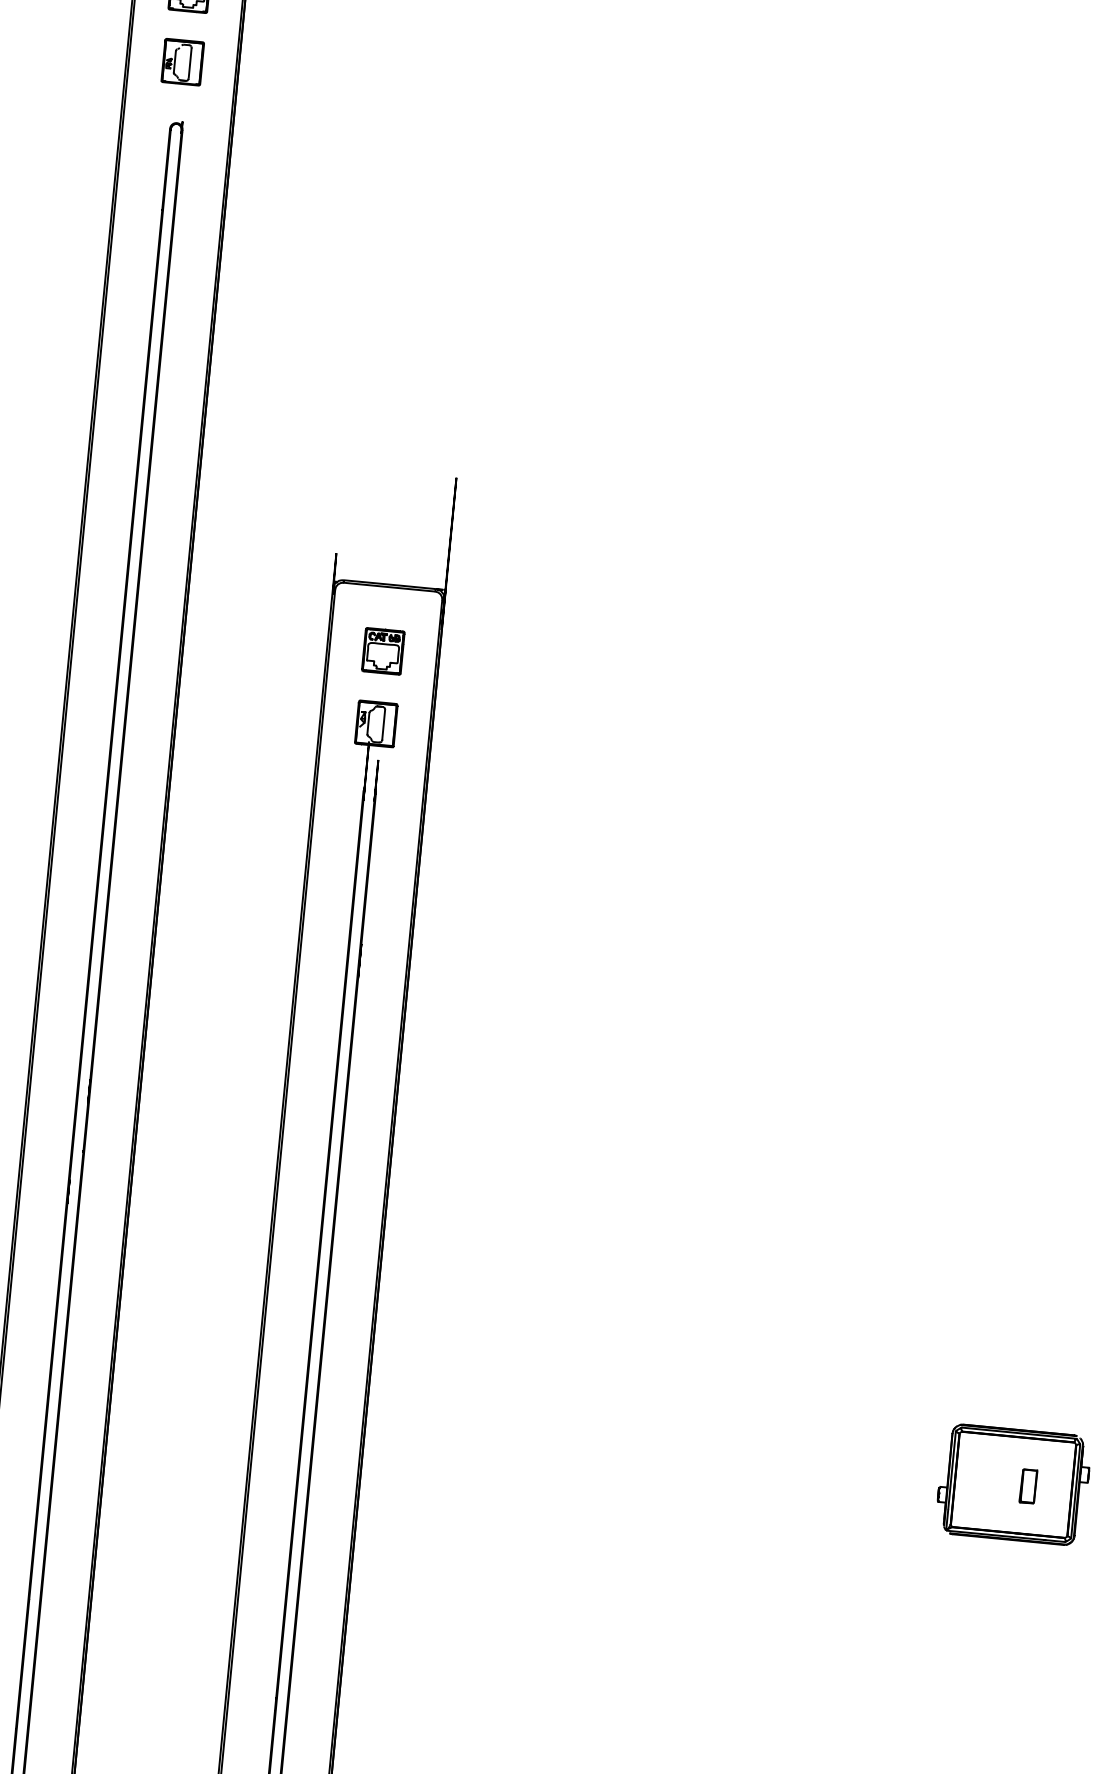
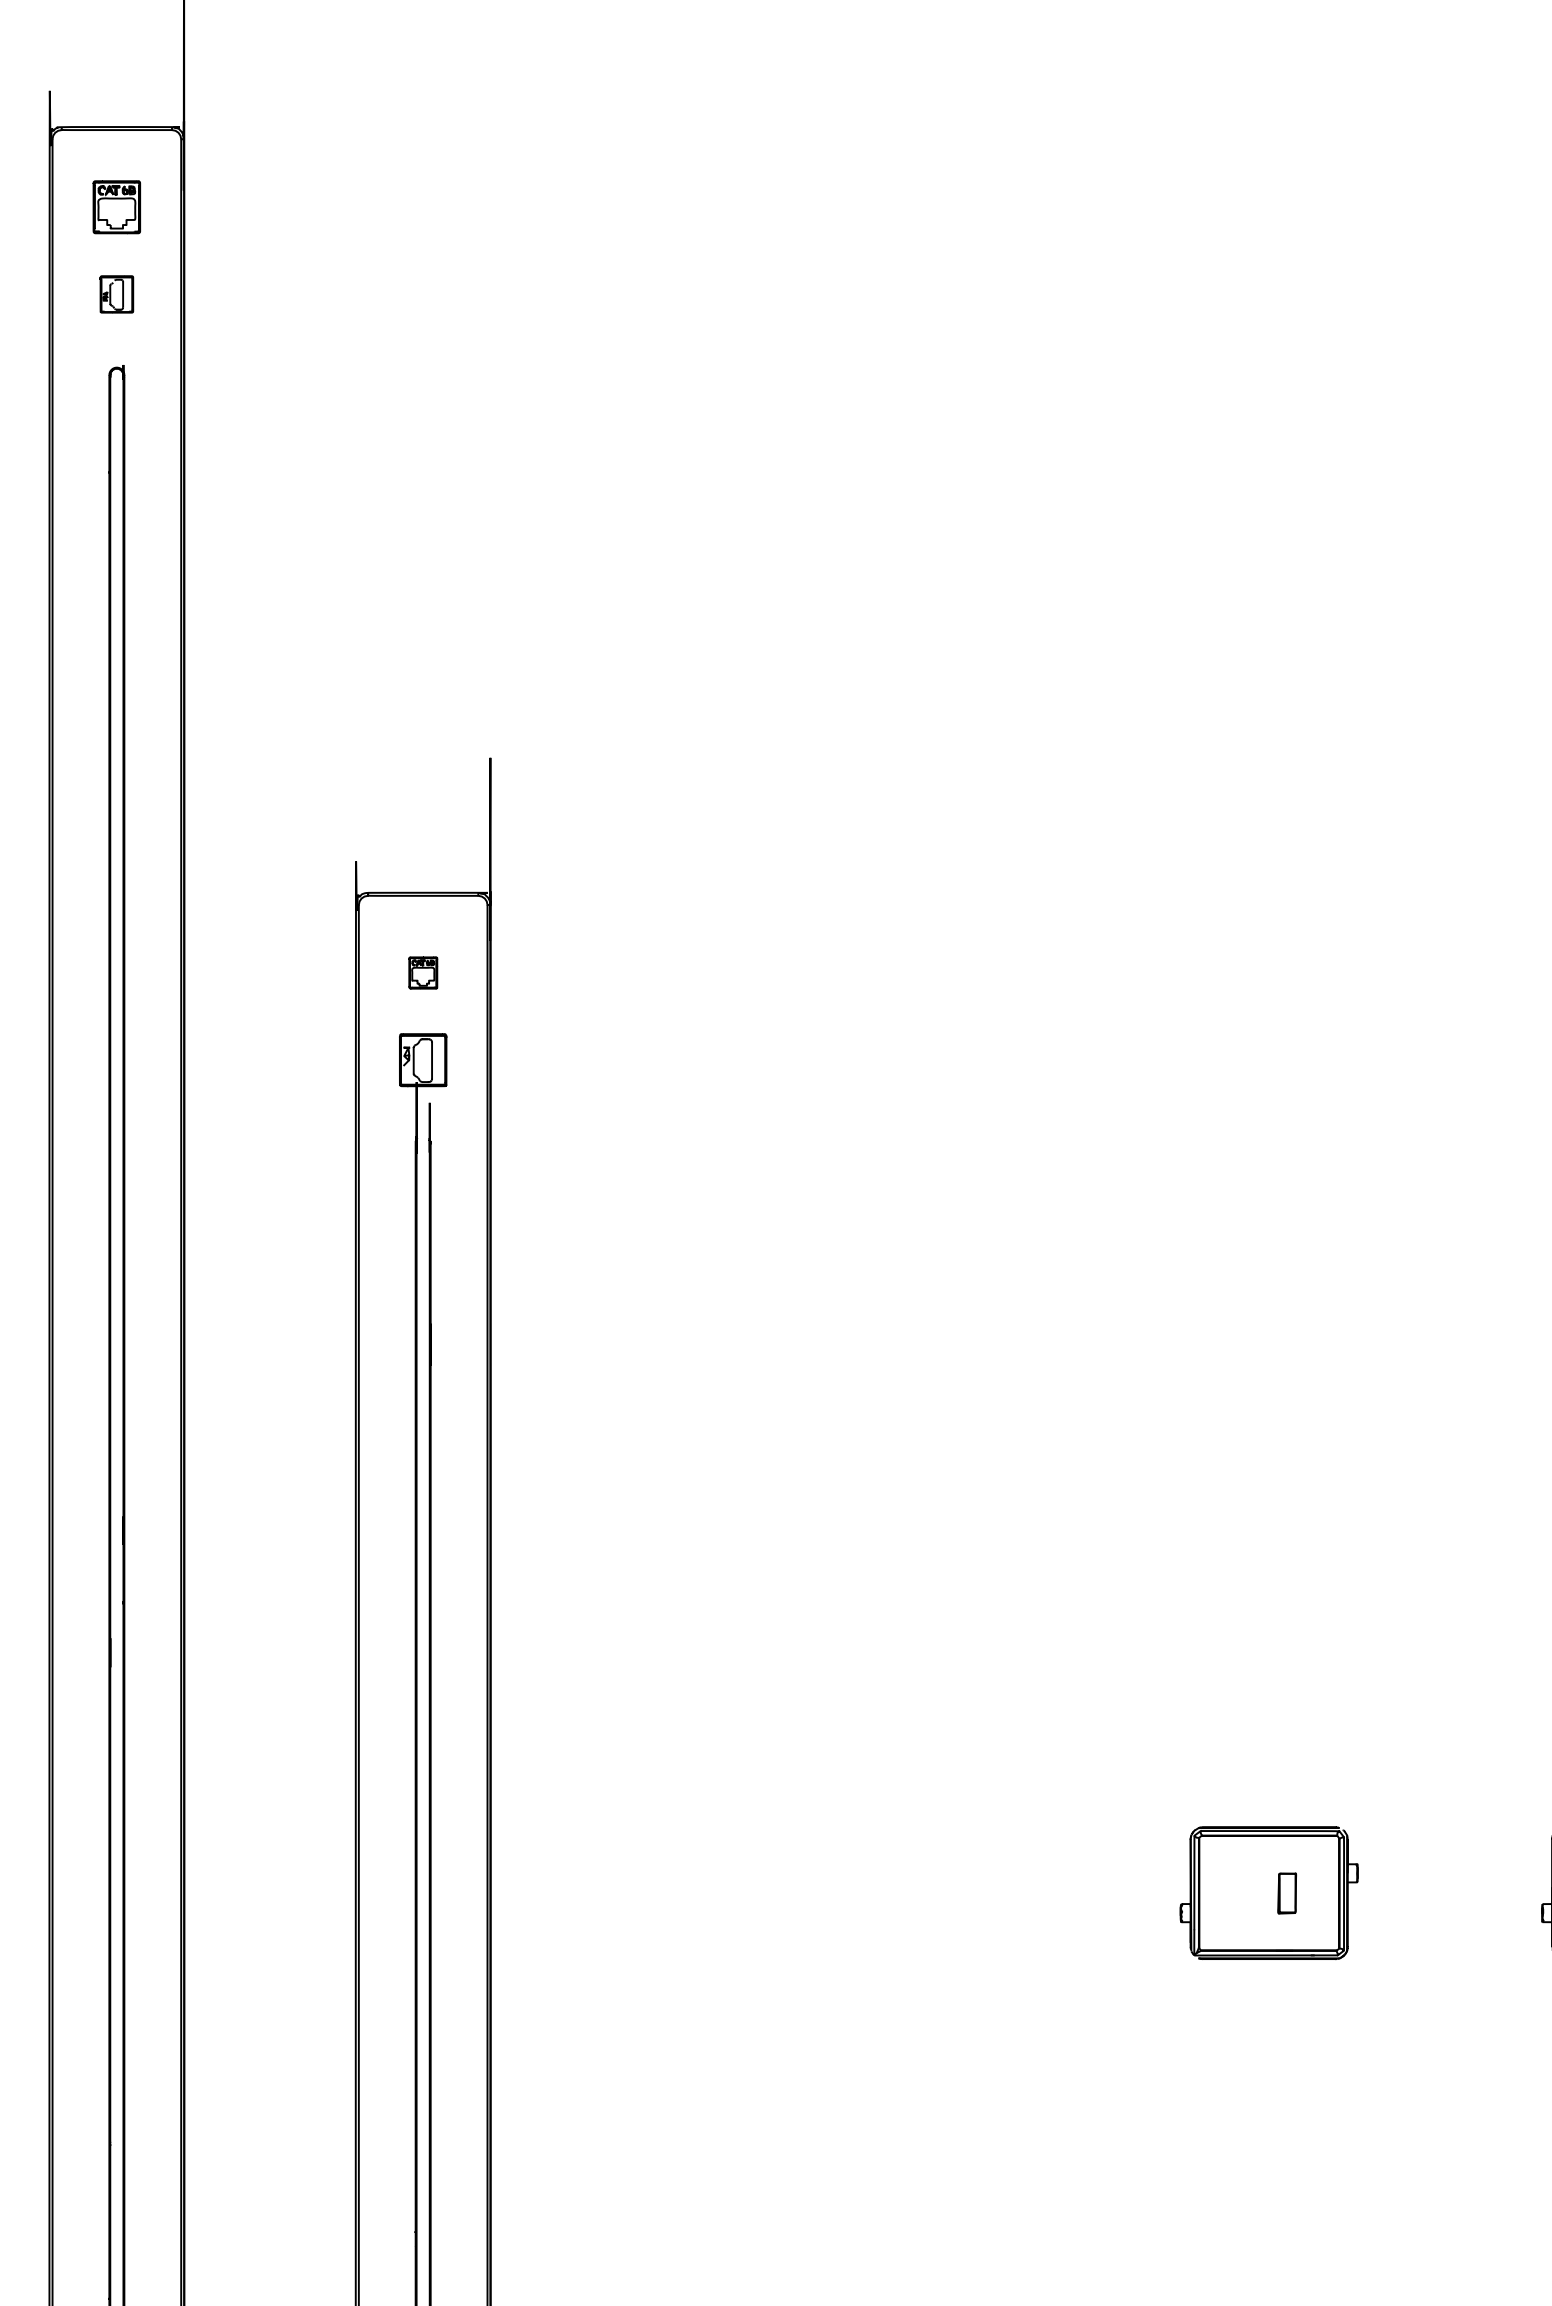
part: (182, 62) -> (116, 294), size x0.7
part: (383, 650) -> (423, 972), size x0.6

